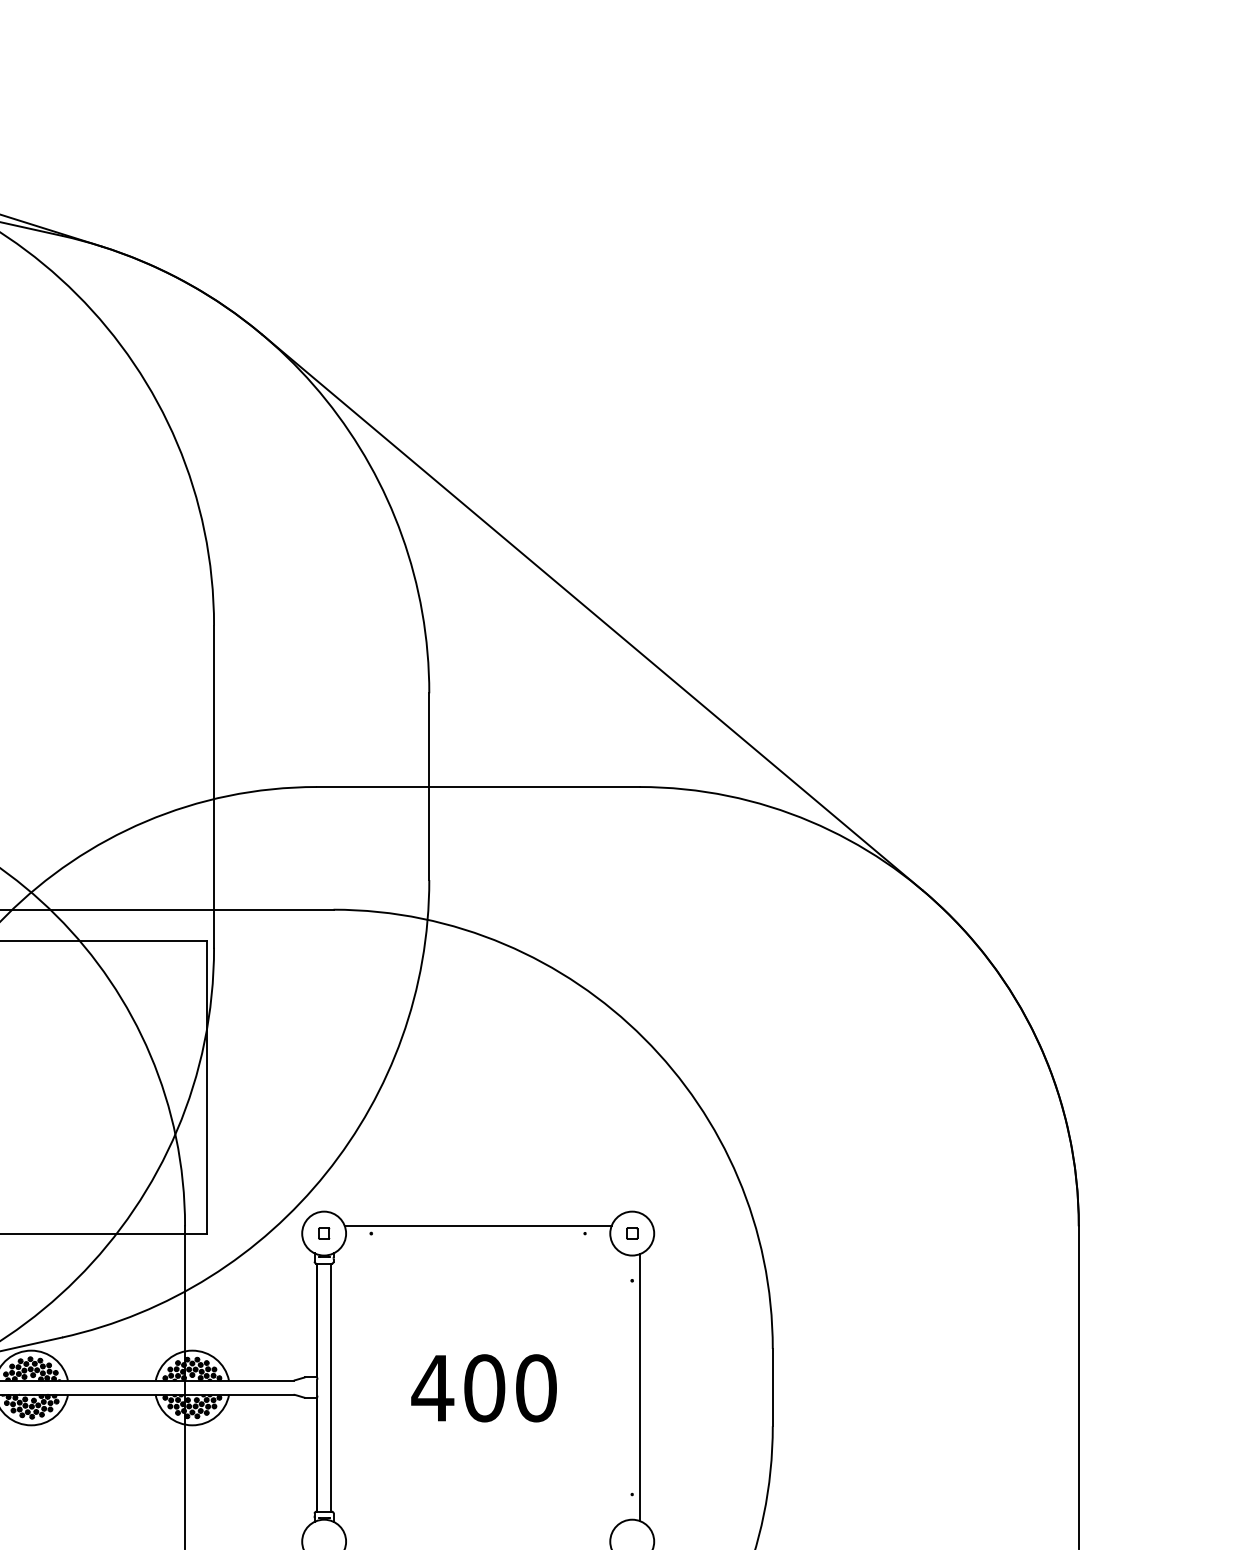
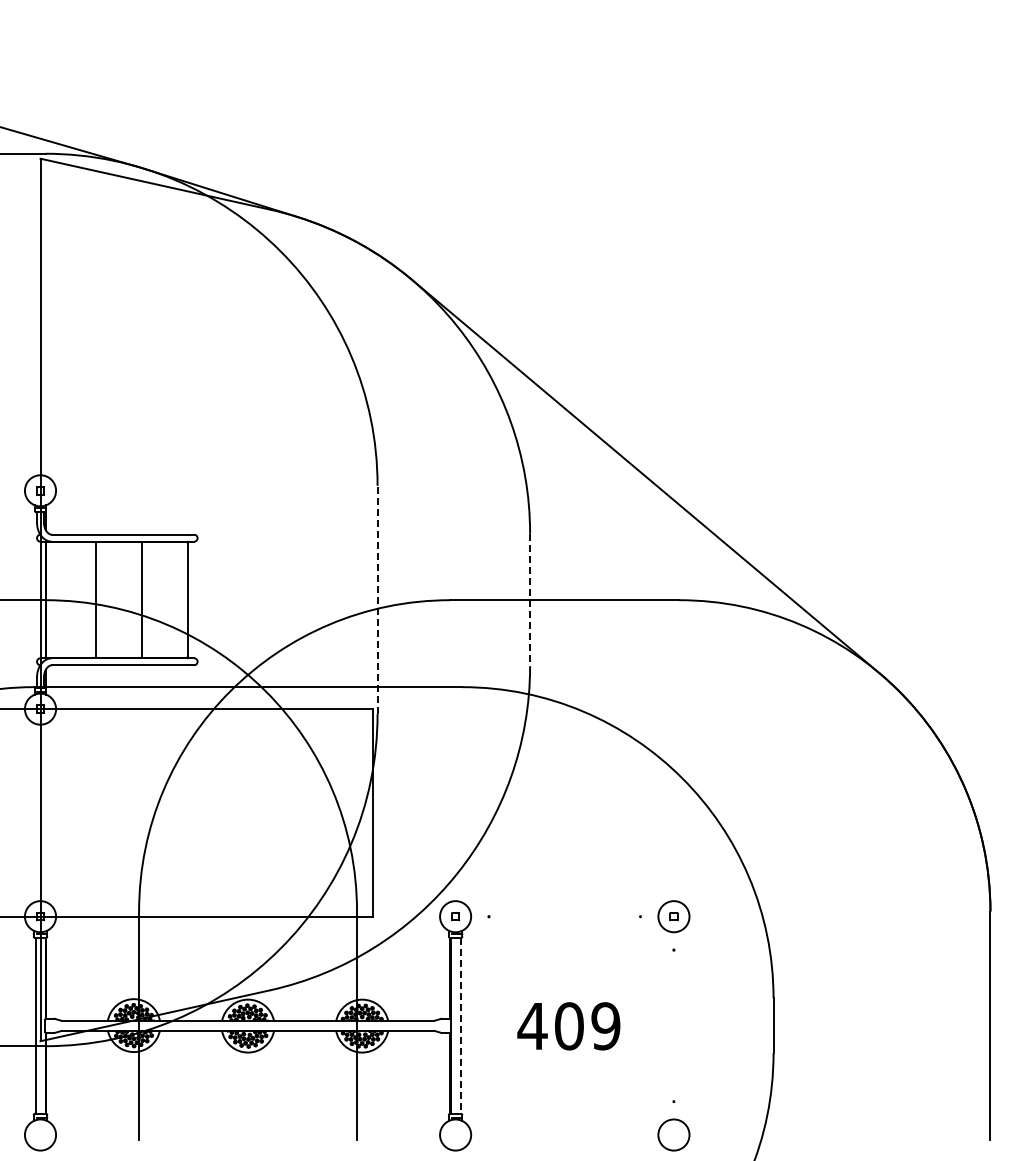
line: (213, 786) -> (377, 599), solid -> dashed
line: (429, 787) -> (530, 600), solid -> dashed
line: (477, 1226) -> (564, 911), removed
line: (331, 1387) -> (460, 1025), solid -> dashed
line: (640, 1387) -> (679, 1025), removed
text: (535, 1388) -> (605, 1026), 400 -> 409

